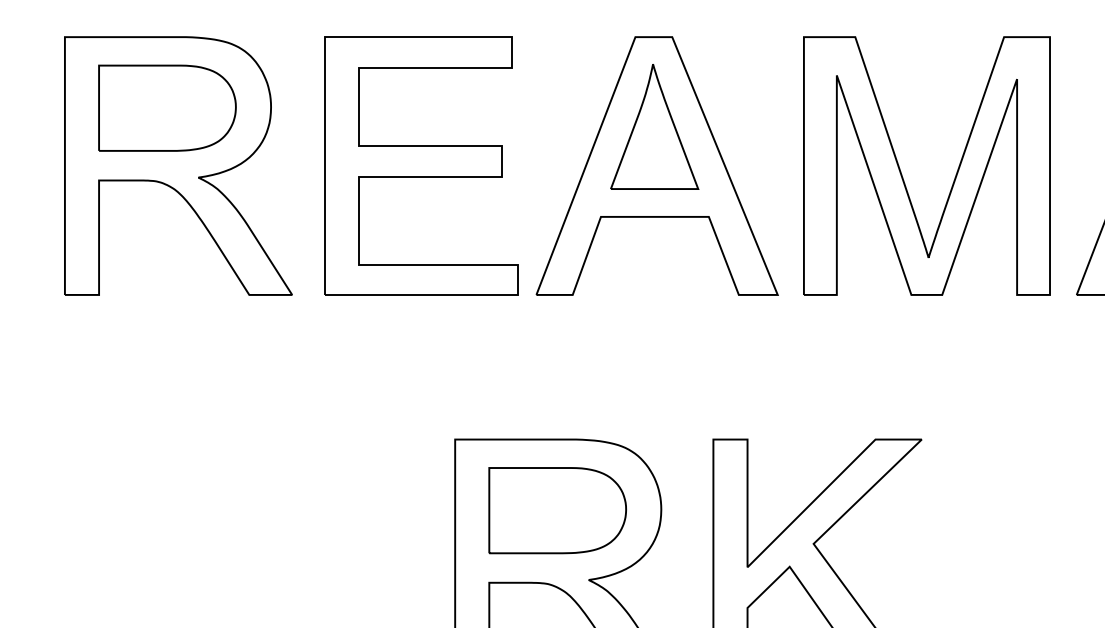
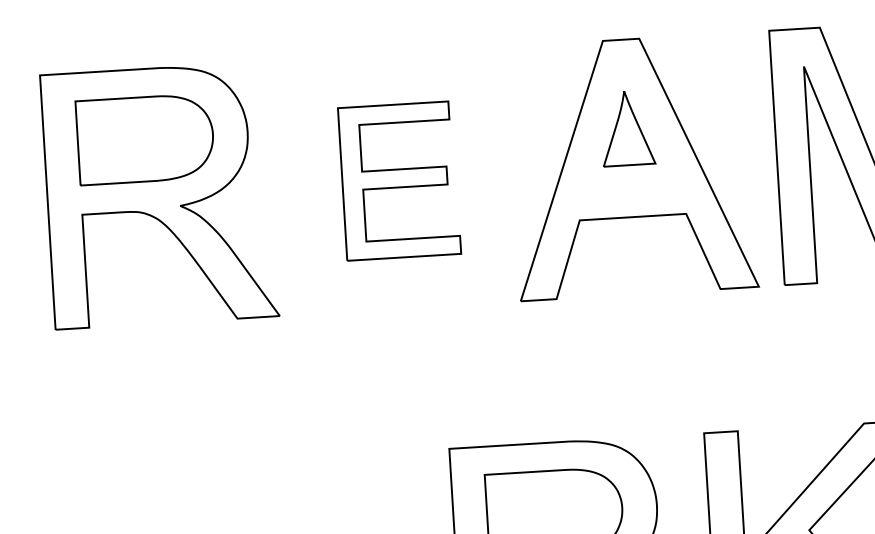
part: (654, 126) -> (627, 127), size x0.6
part: (421, 165) -> (399, 180), size x0.6

